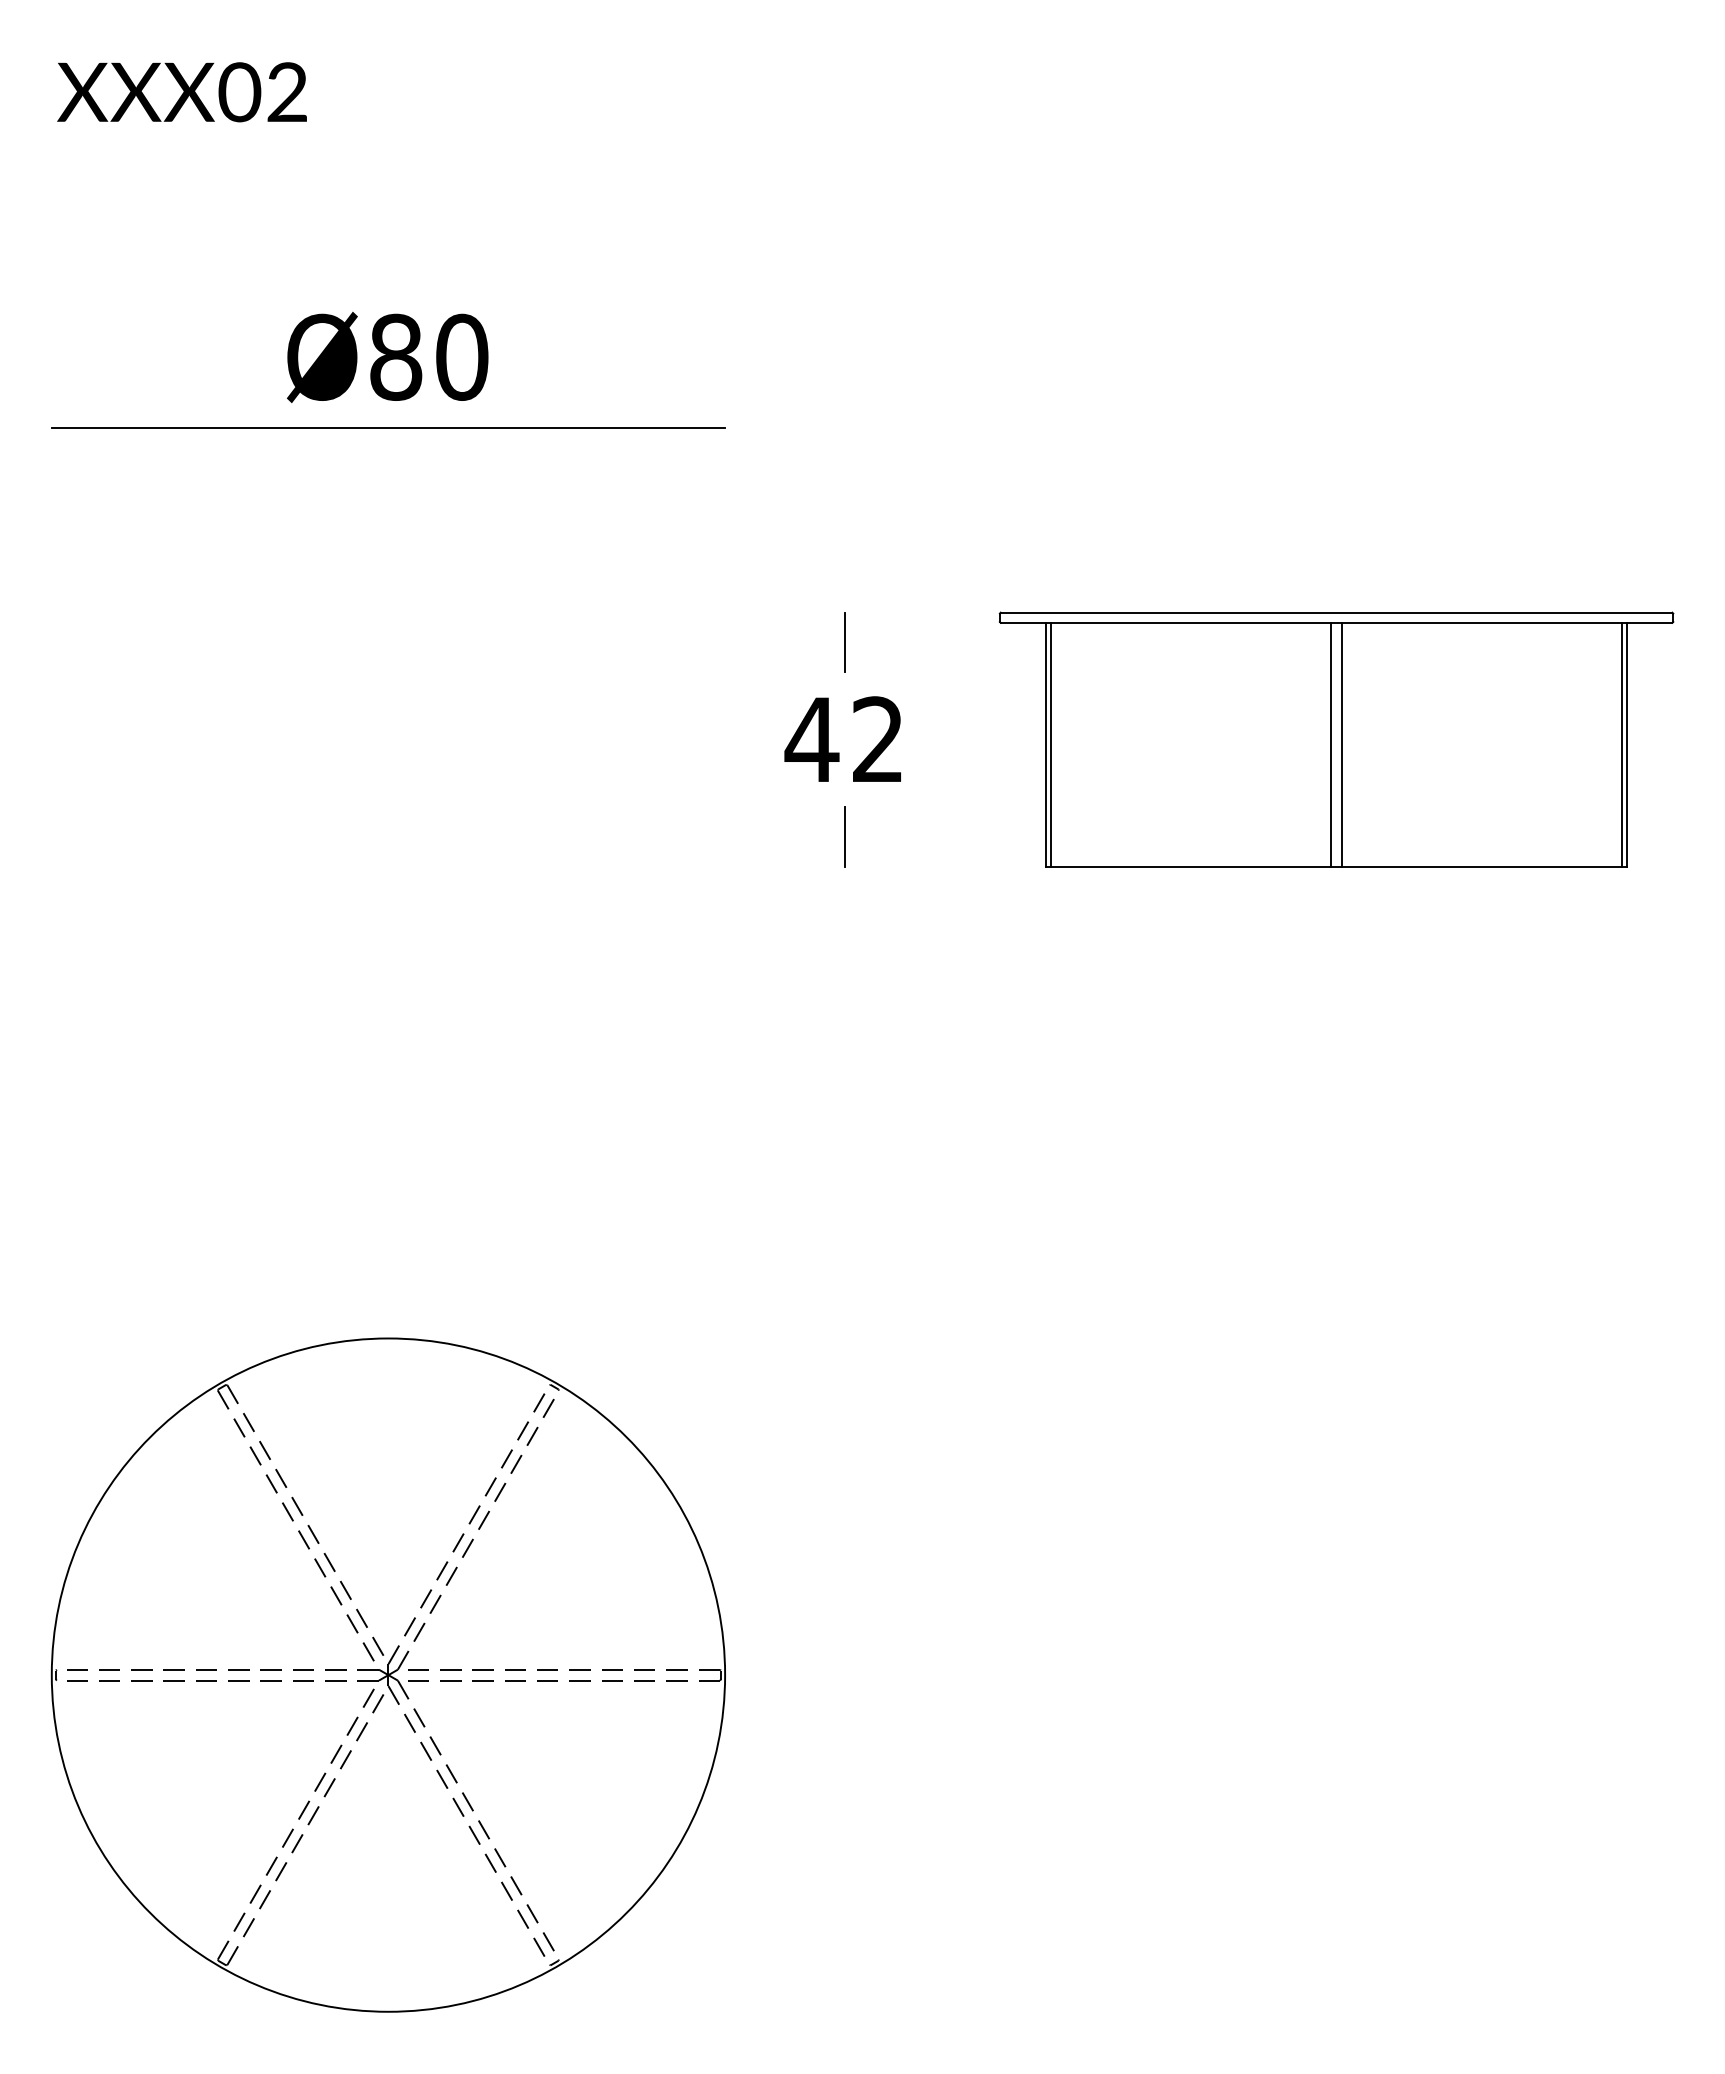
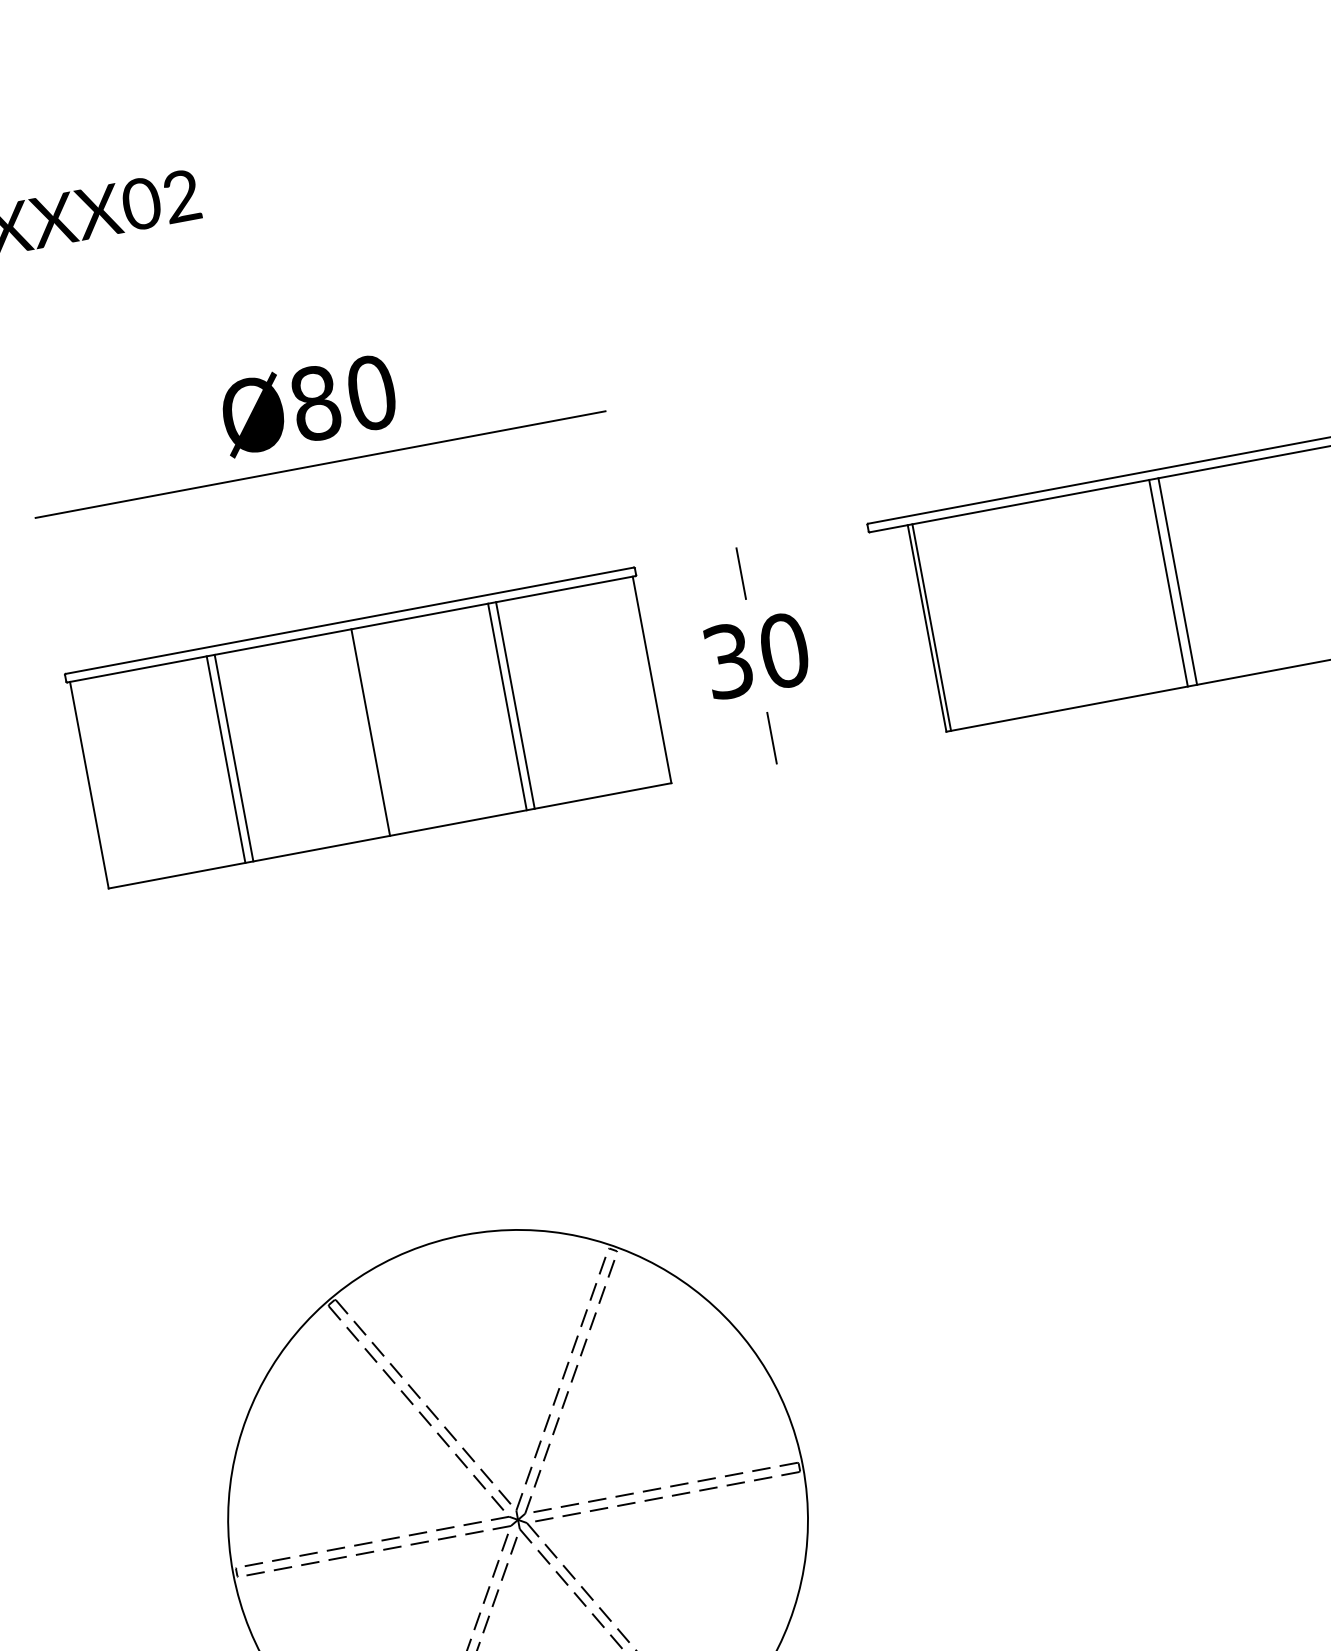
part: (388, 739) -> (369, 728), added
text: (844, 739) -> (755, 655), 42 -> 30

